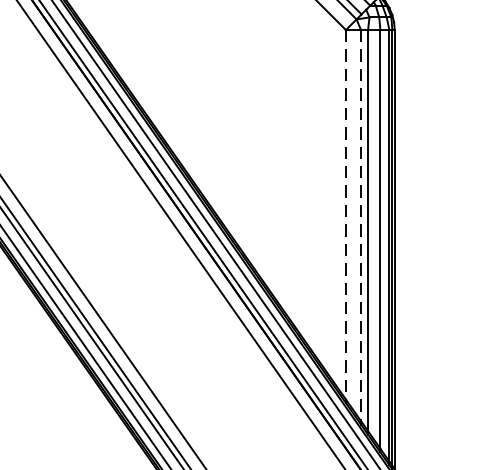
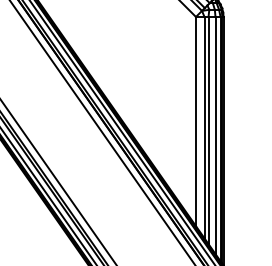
line: (345, 214) -> (195, 121), dashed -> solid
line: (360, 225) -> (204, 127), dashed -> solid

